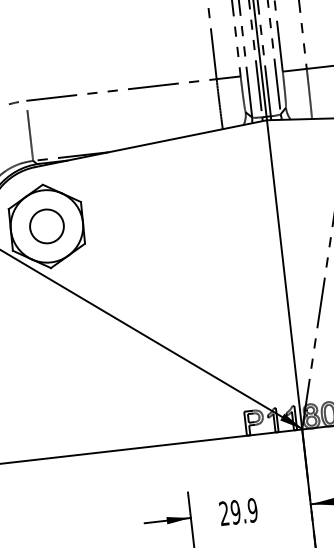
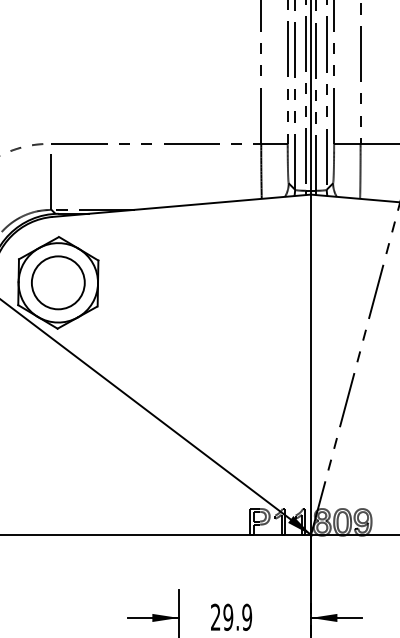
circle: (47, 226) -> (58, 282), size x1.43

